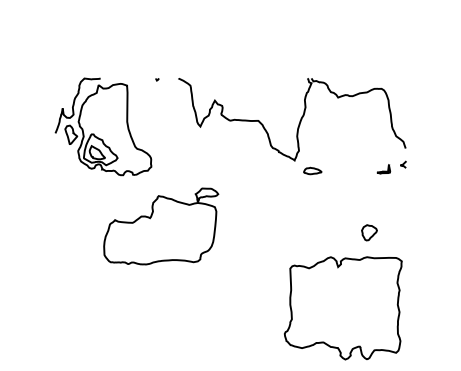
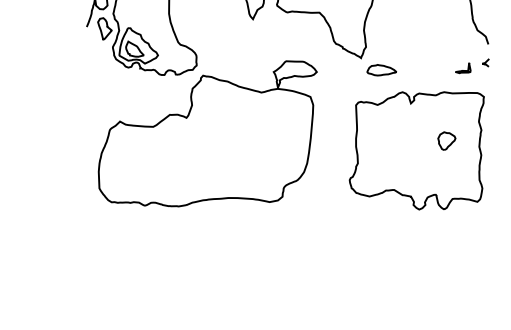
part: (312, 170) -> (381, 69), size x1.43
part: (161, 226) -> (208, 133), size x1.67
part: (343, 308) -> (417, 151), moved

